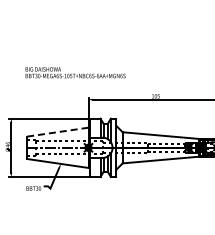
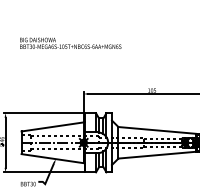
text: (75, 72) -> (70, 43), moved
line: (58, 132) -> (53, 127), dashed -> solid

